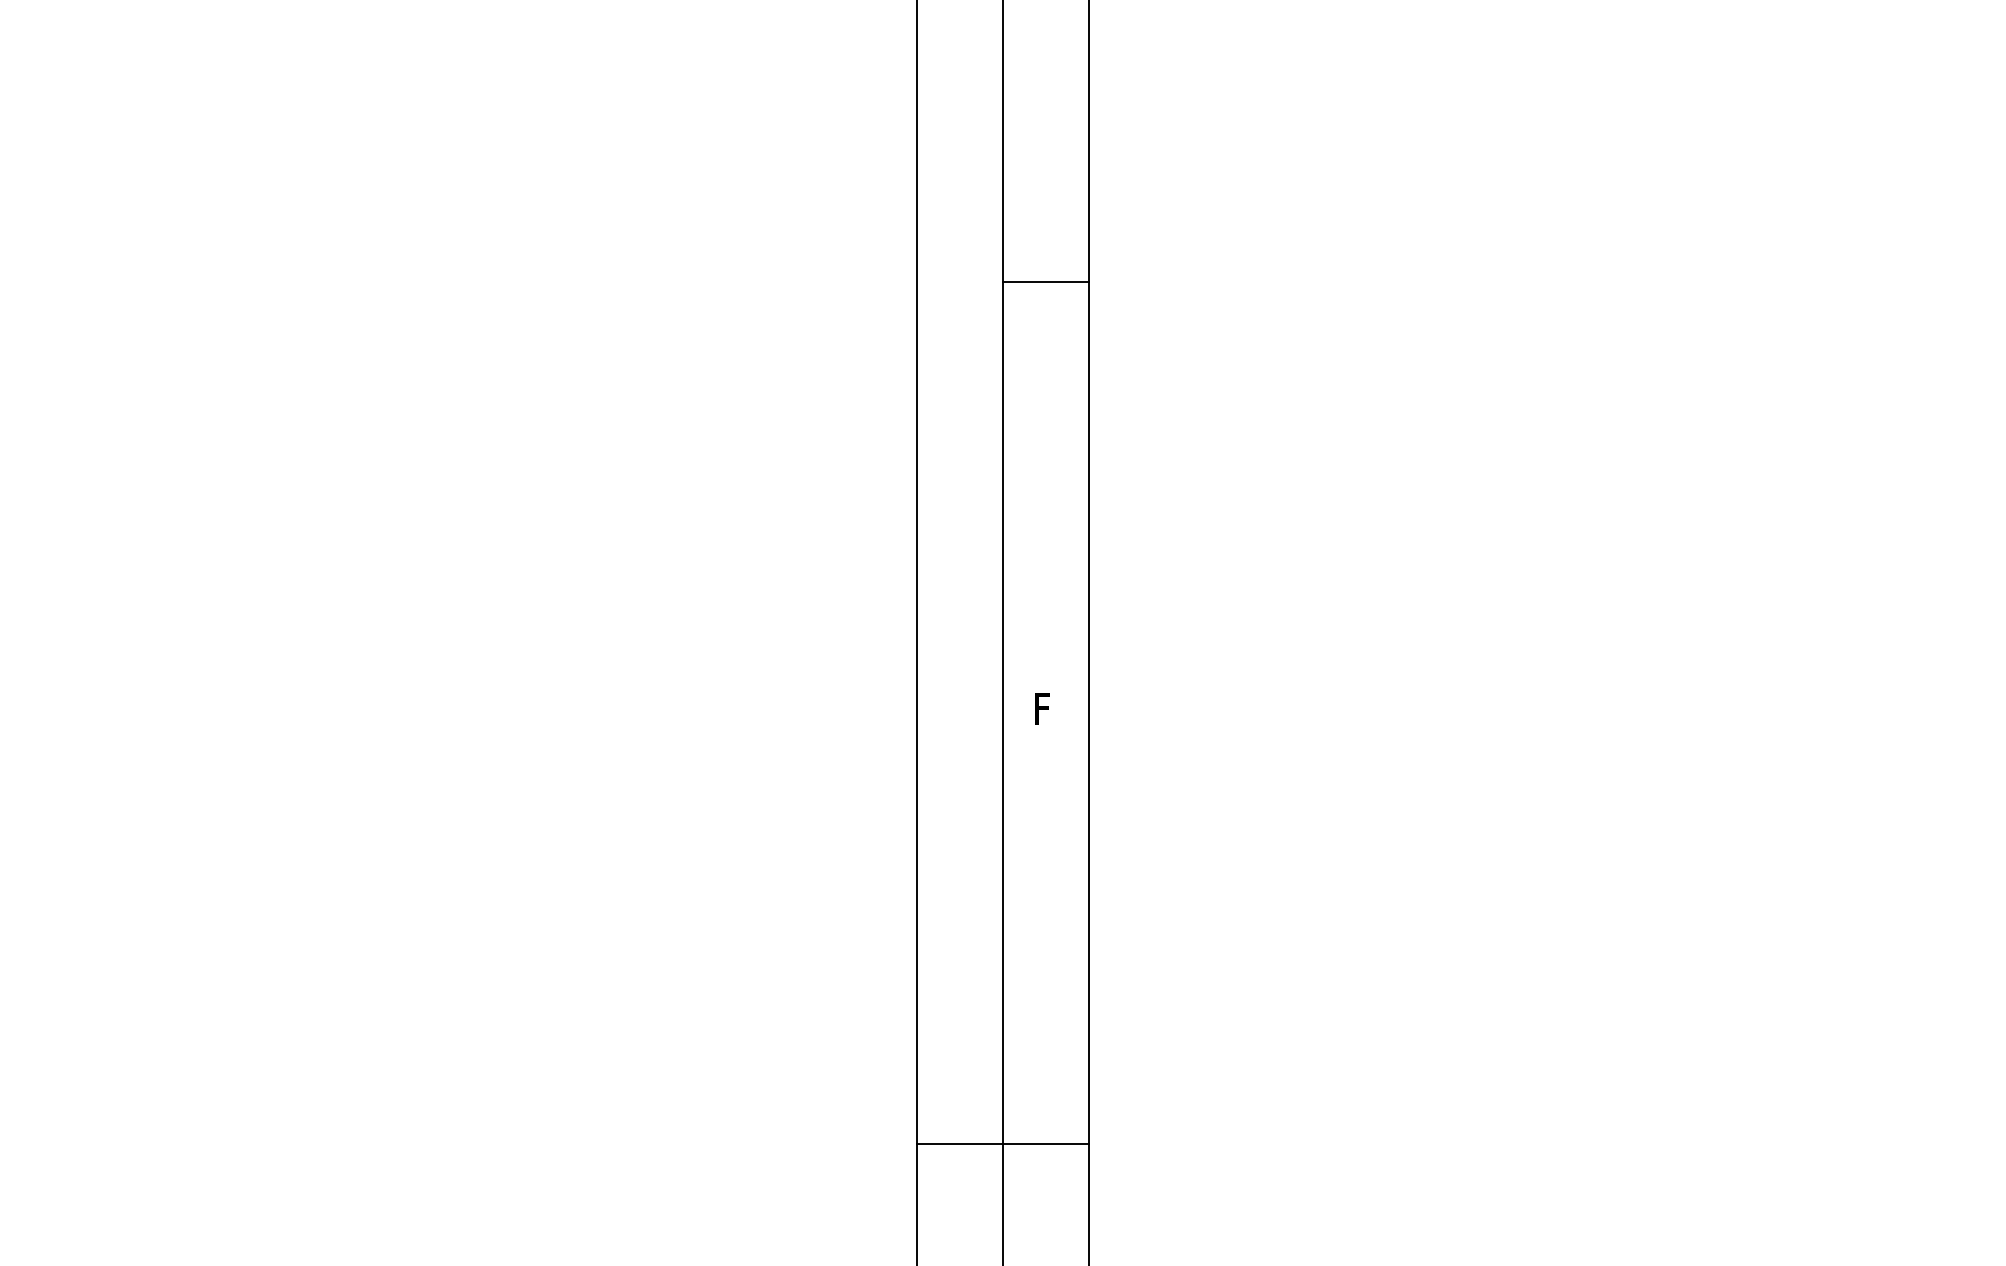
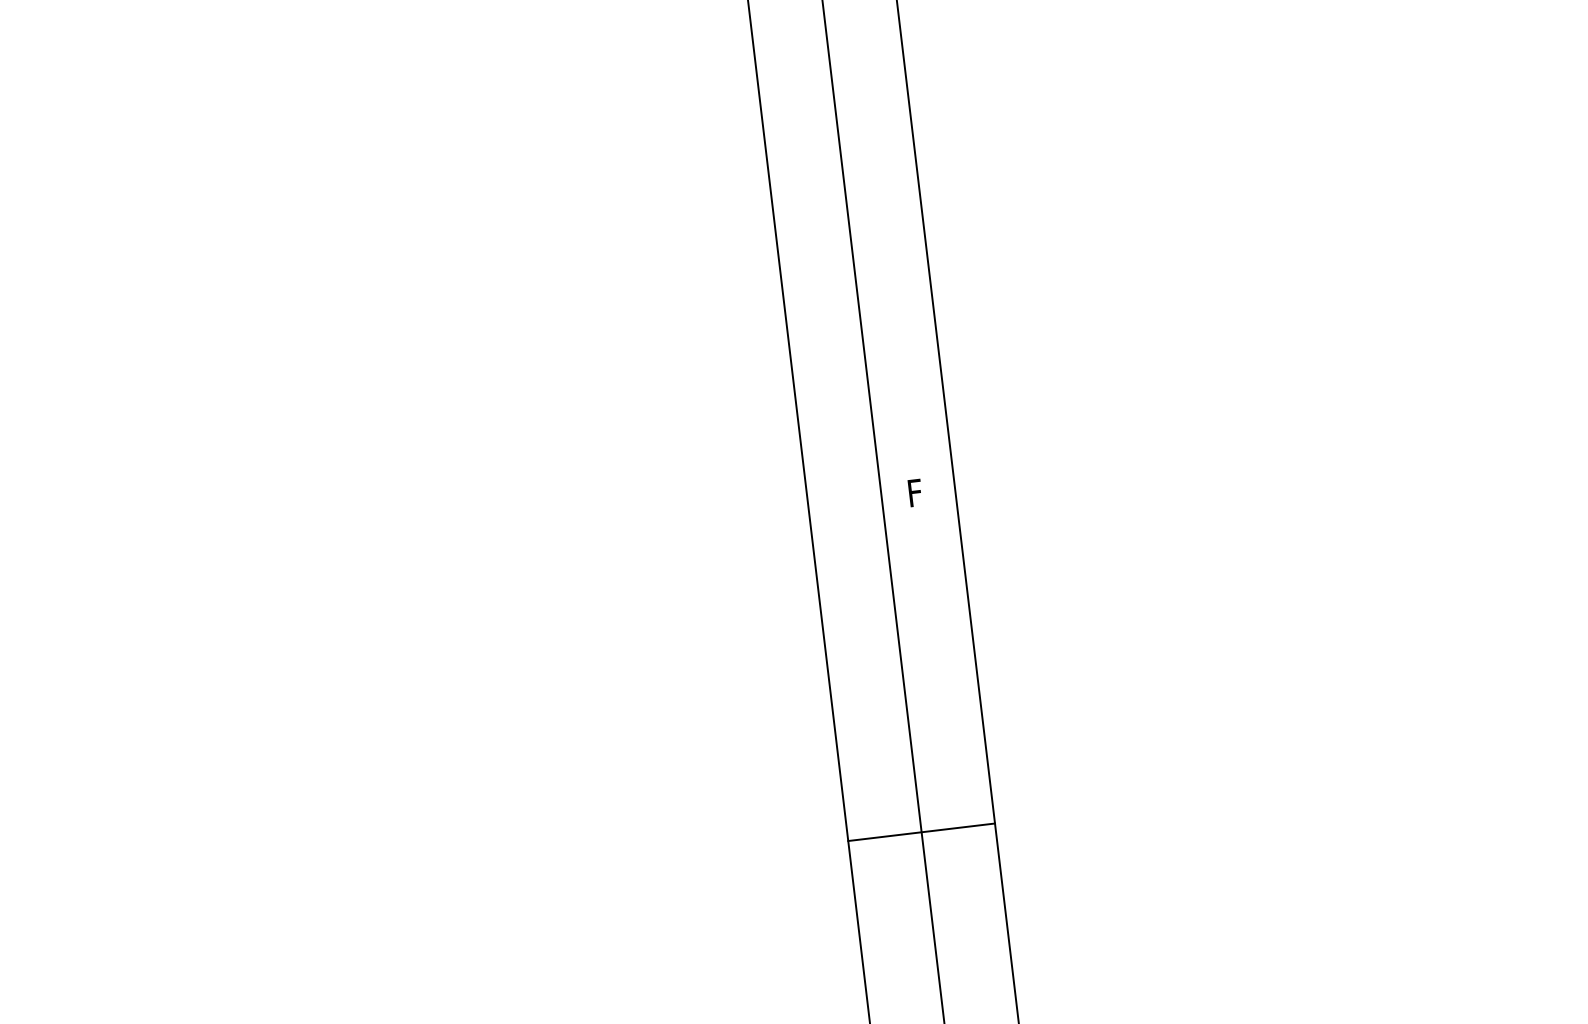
line: (1046, 281) -> (875, 128), removed
line: (1002, 1143) -> (921, 832), moved

